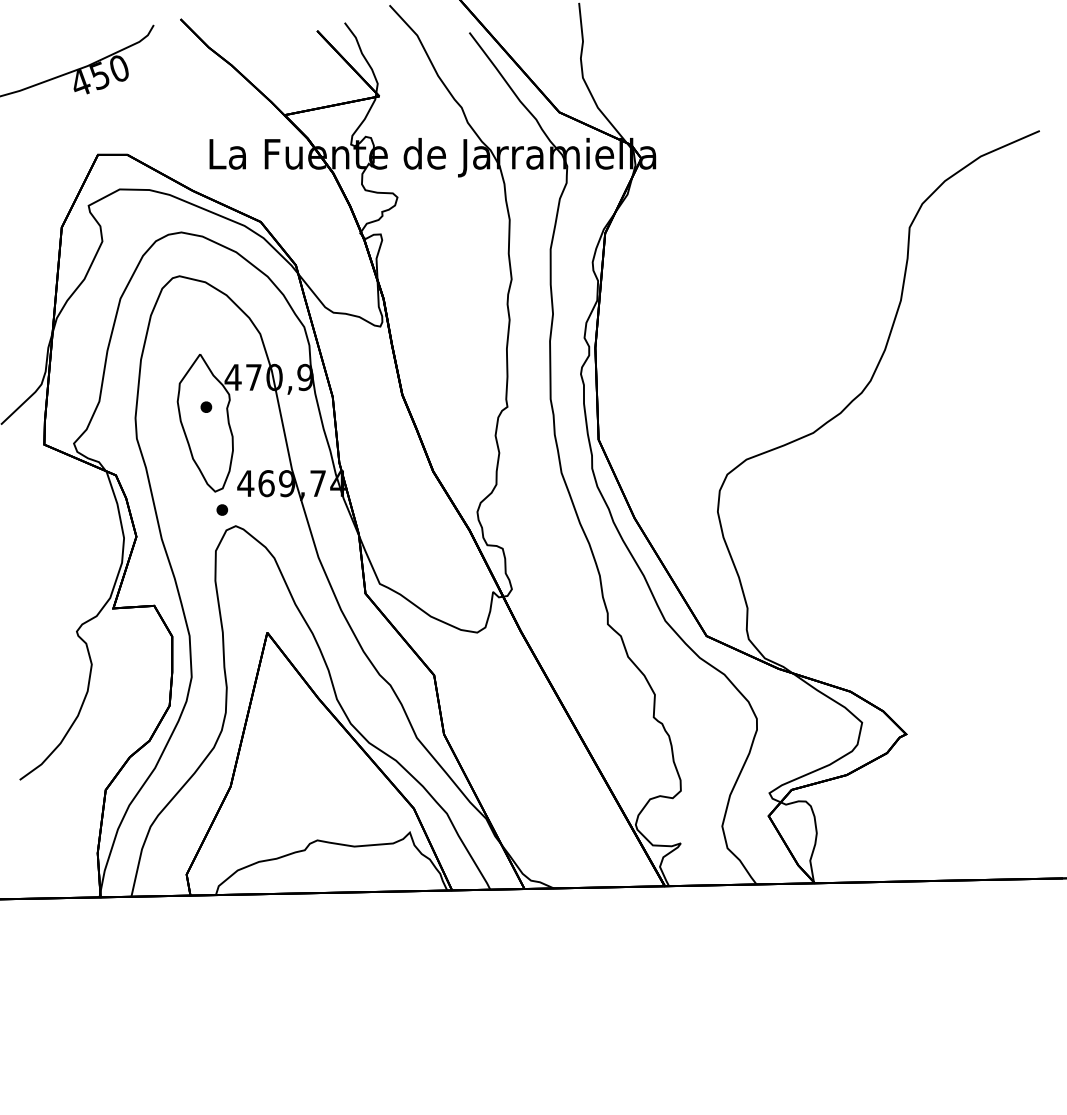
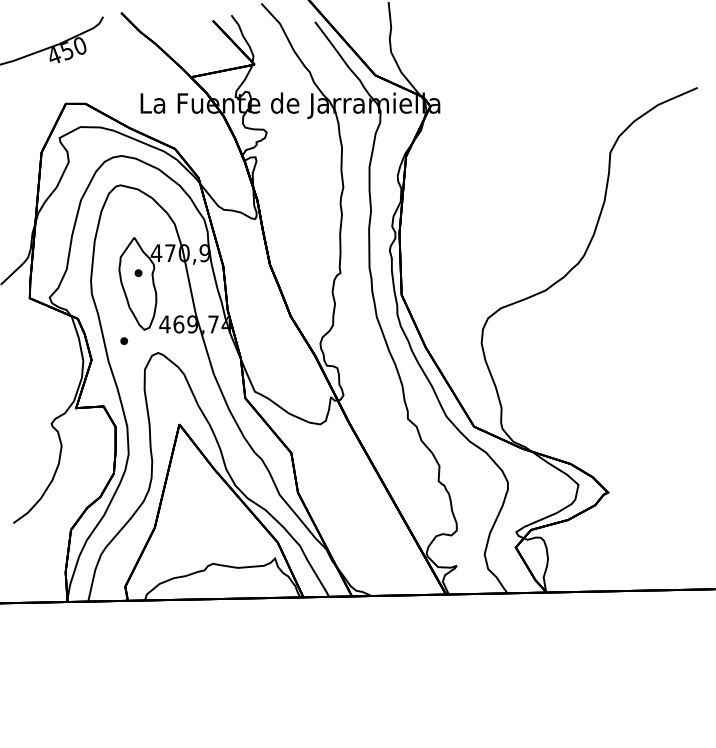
part: (222, 509) -> (124, 340), moved

